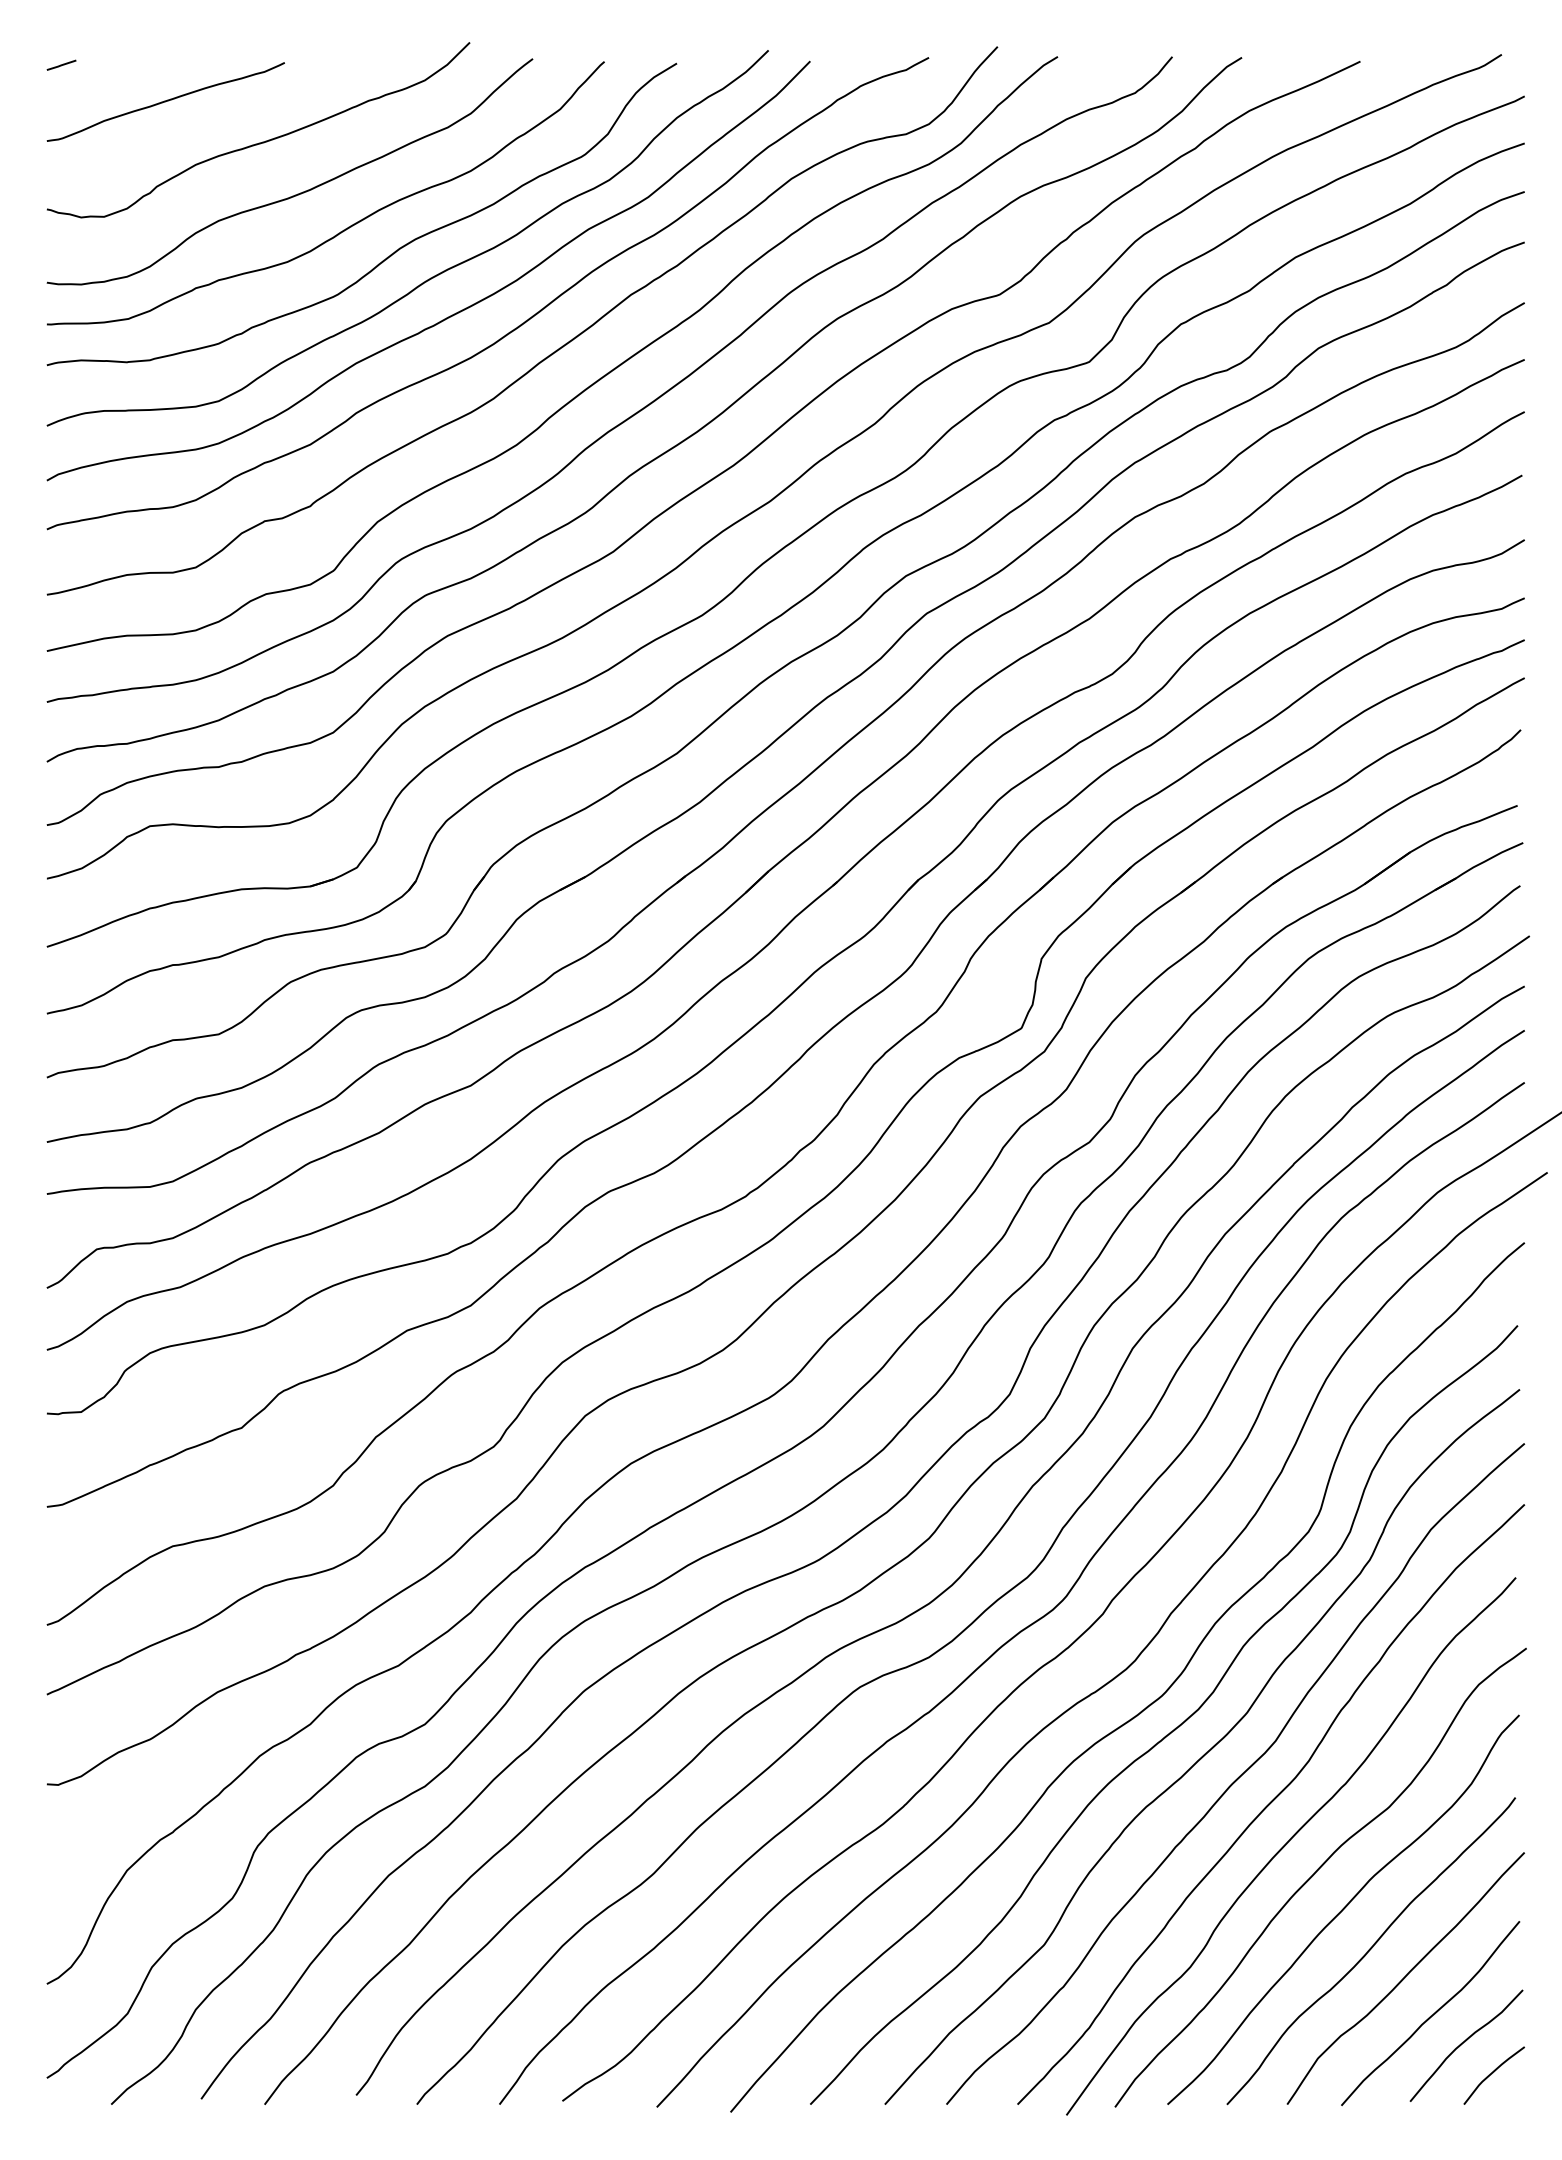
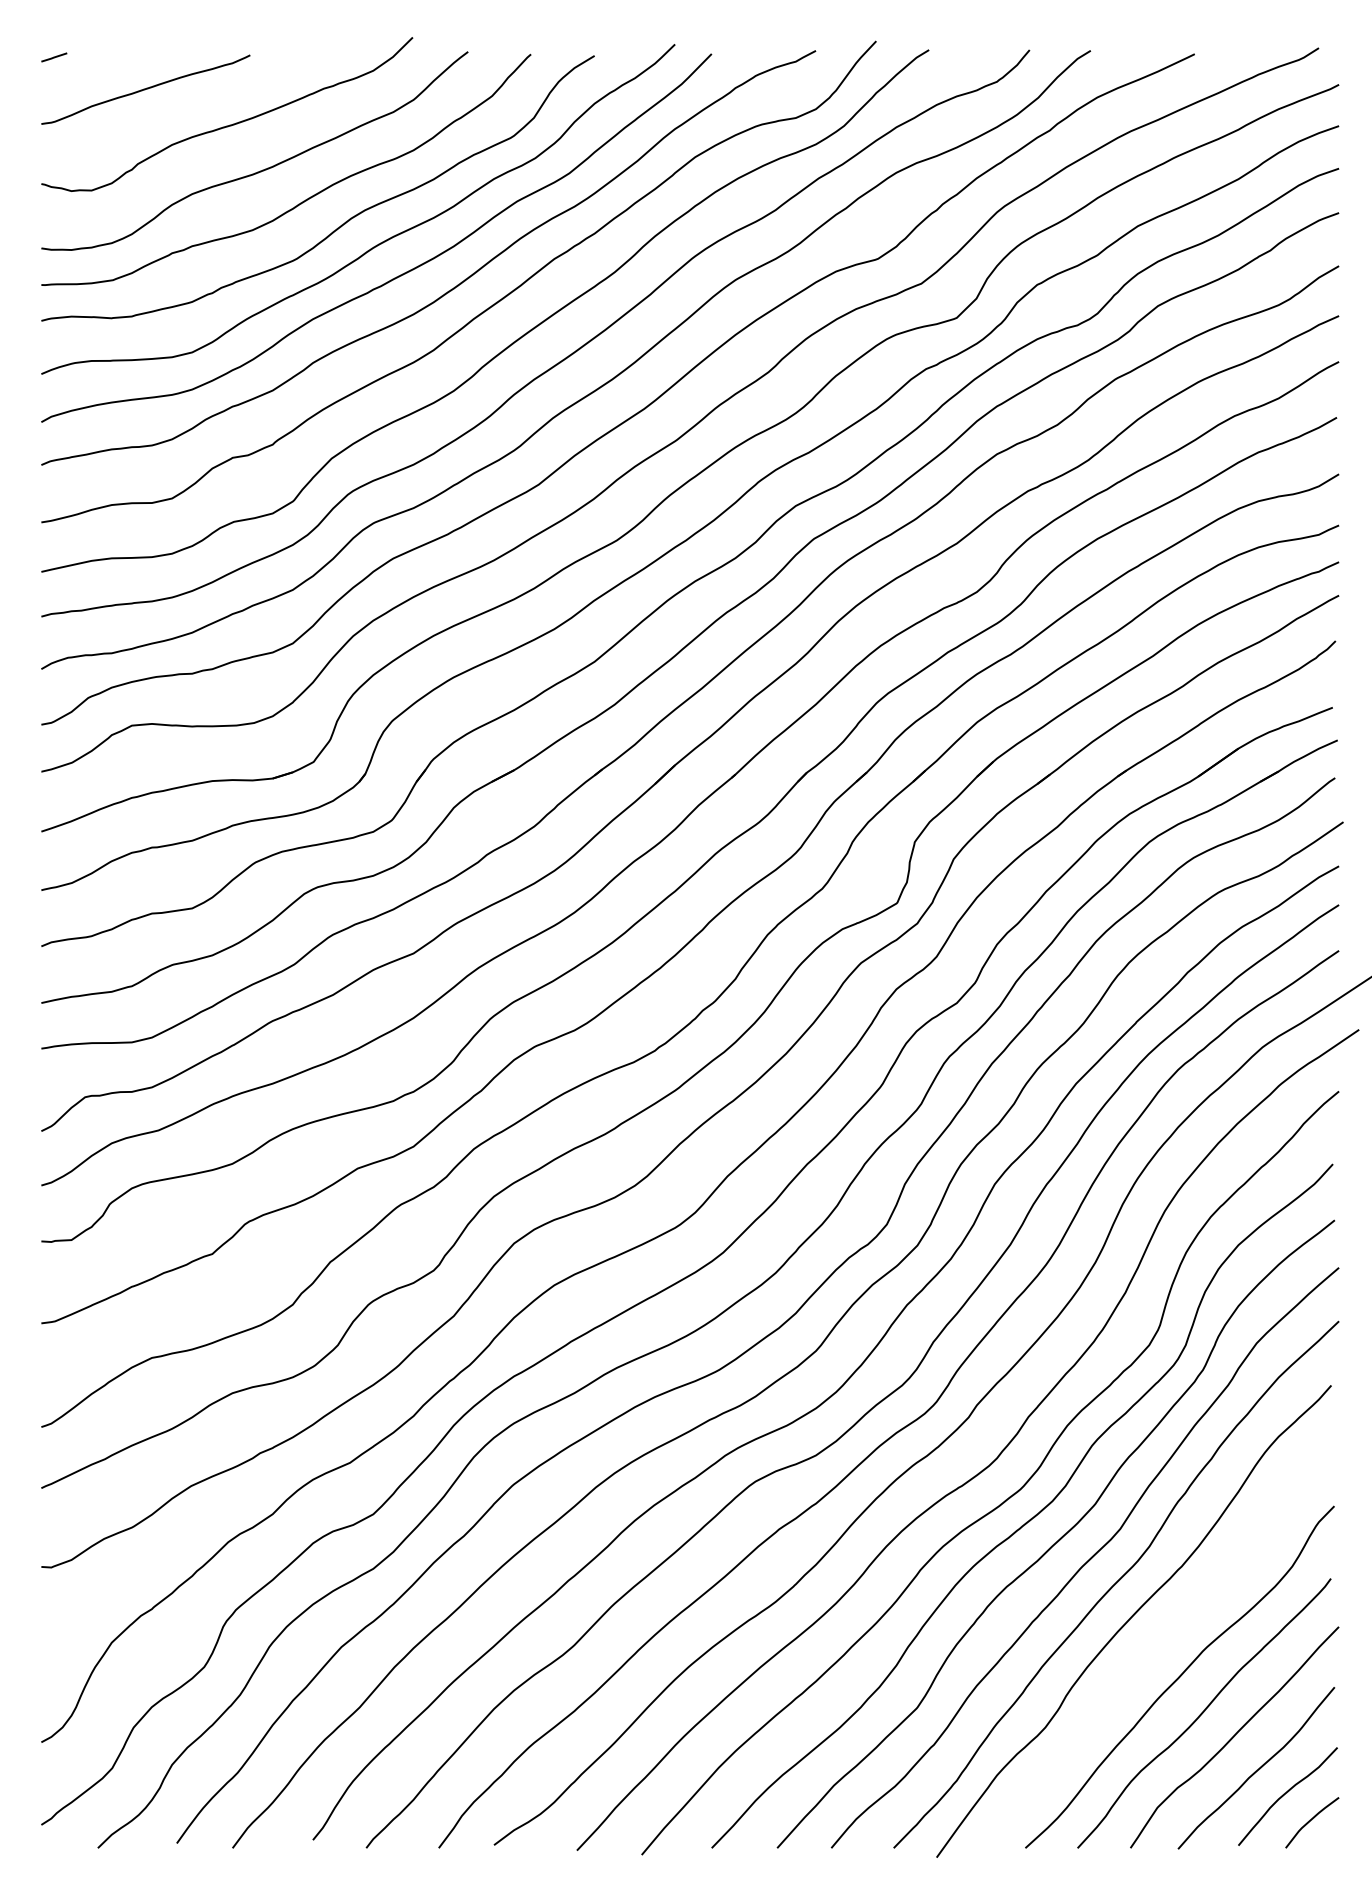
curve: (1316, 1872) -> (1156, 1644), removed

